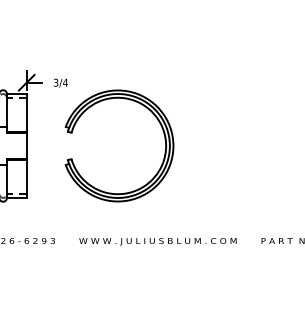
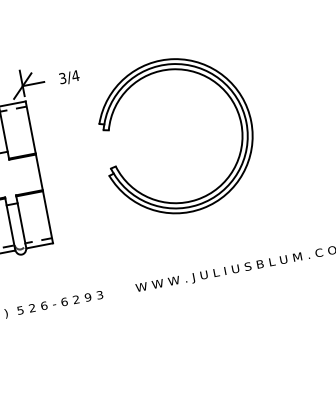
part: (158, 122) -> (224, 93), moved

